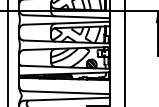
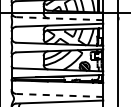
line: (66, 16) -> (59, 18), solid -> dashed
line: (66, 92) -> (59, 95), solid -> dashed

